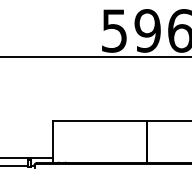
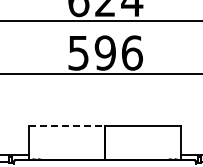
line: (100, 120) -> (67, 125), solid -> dashed

